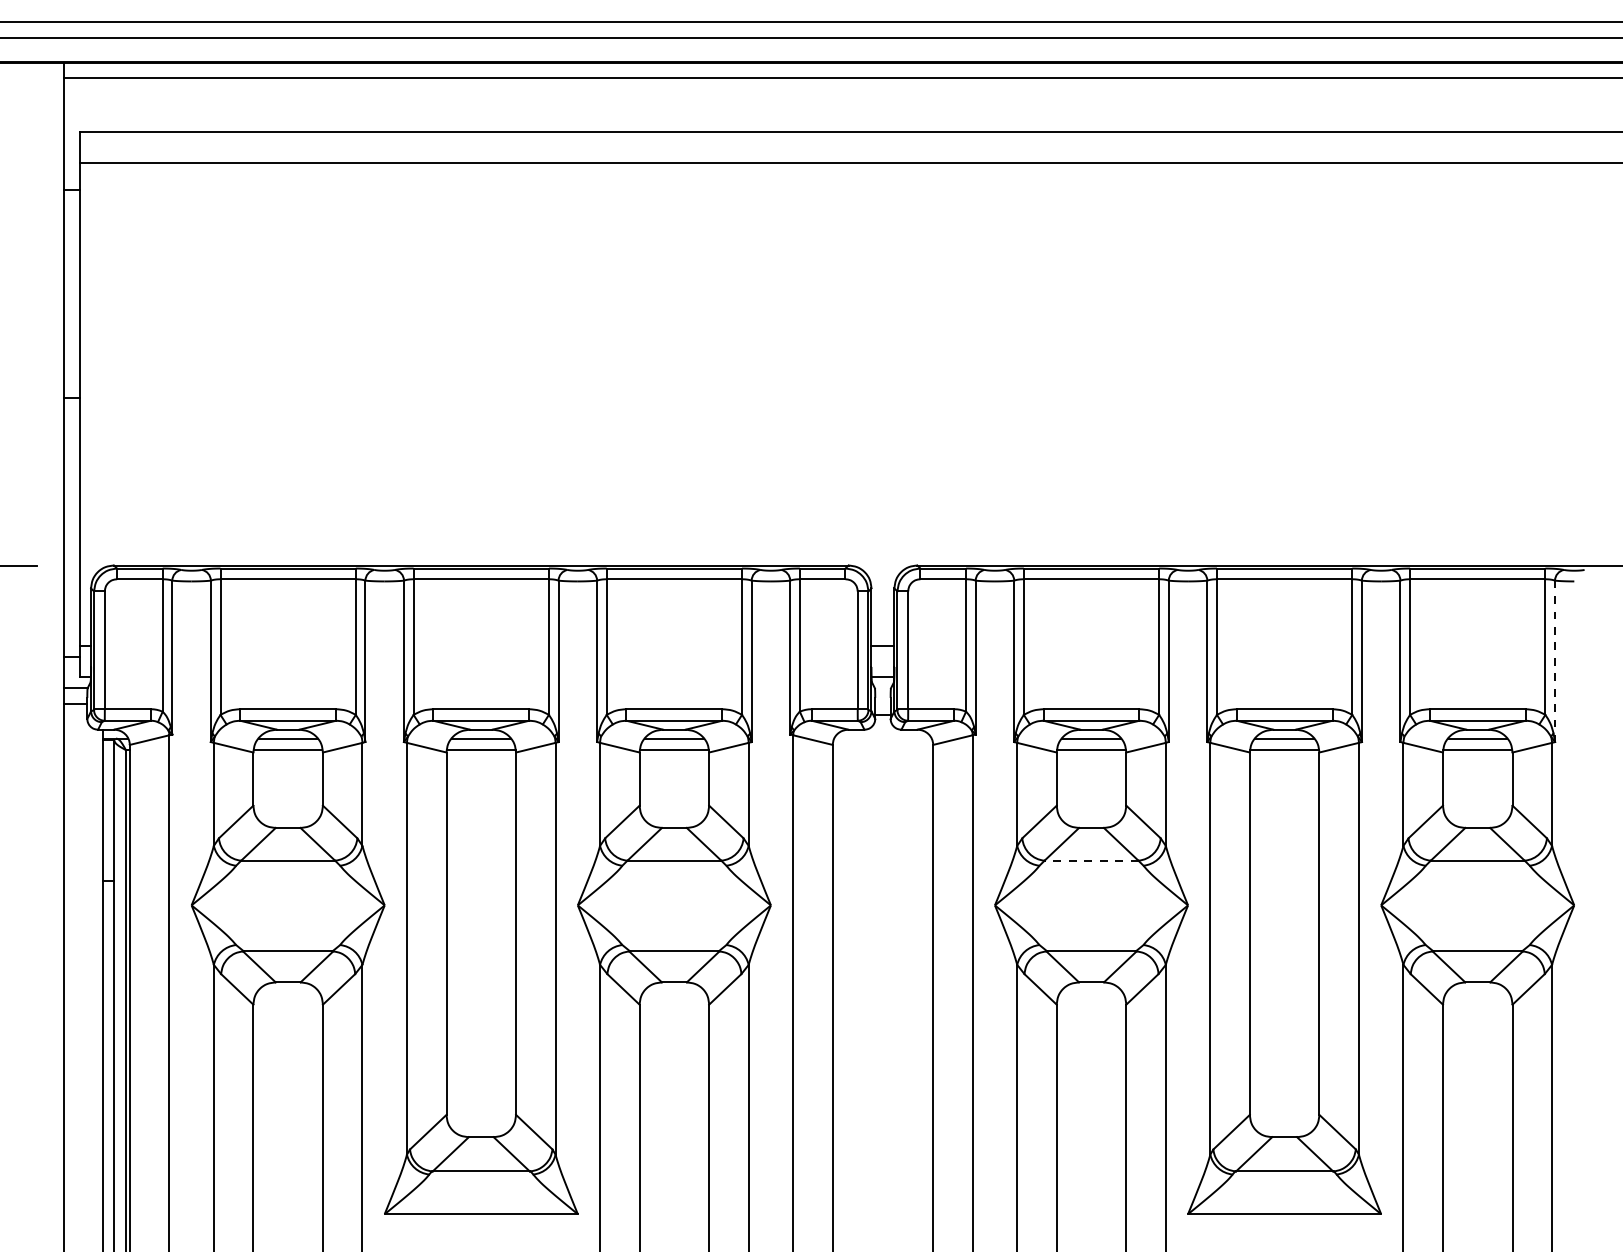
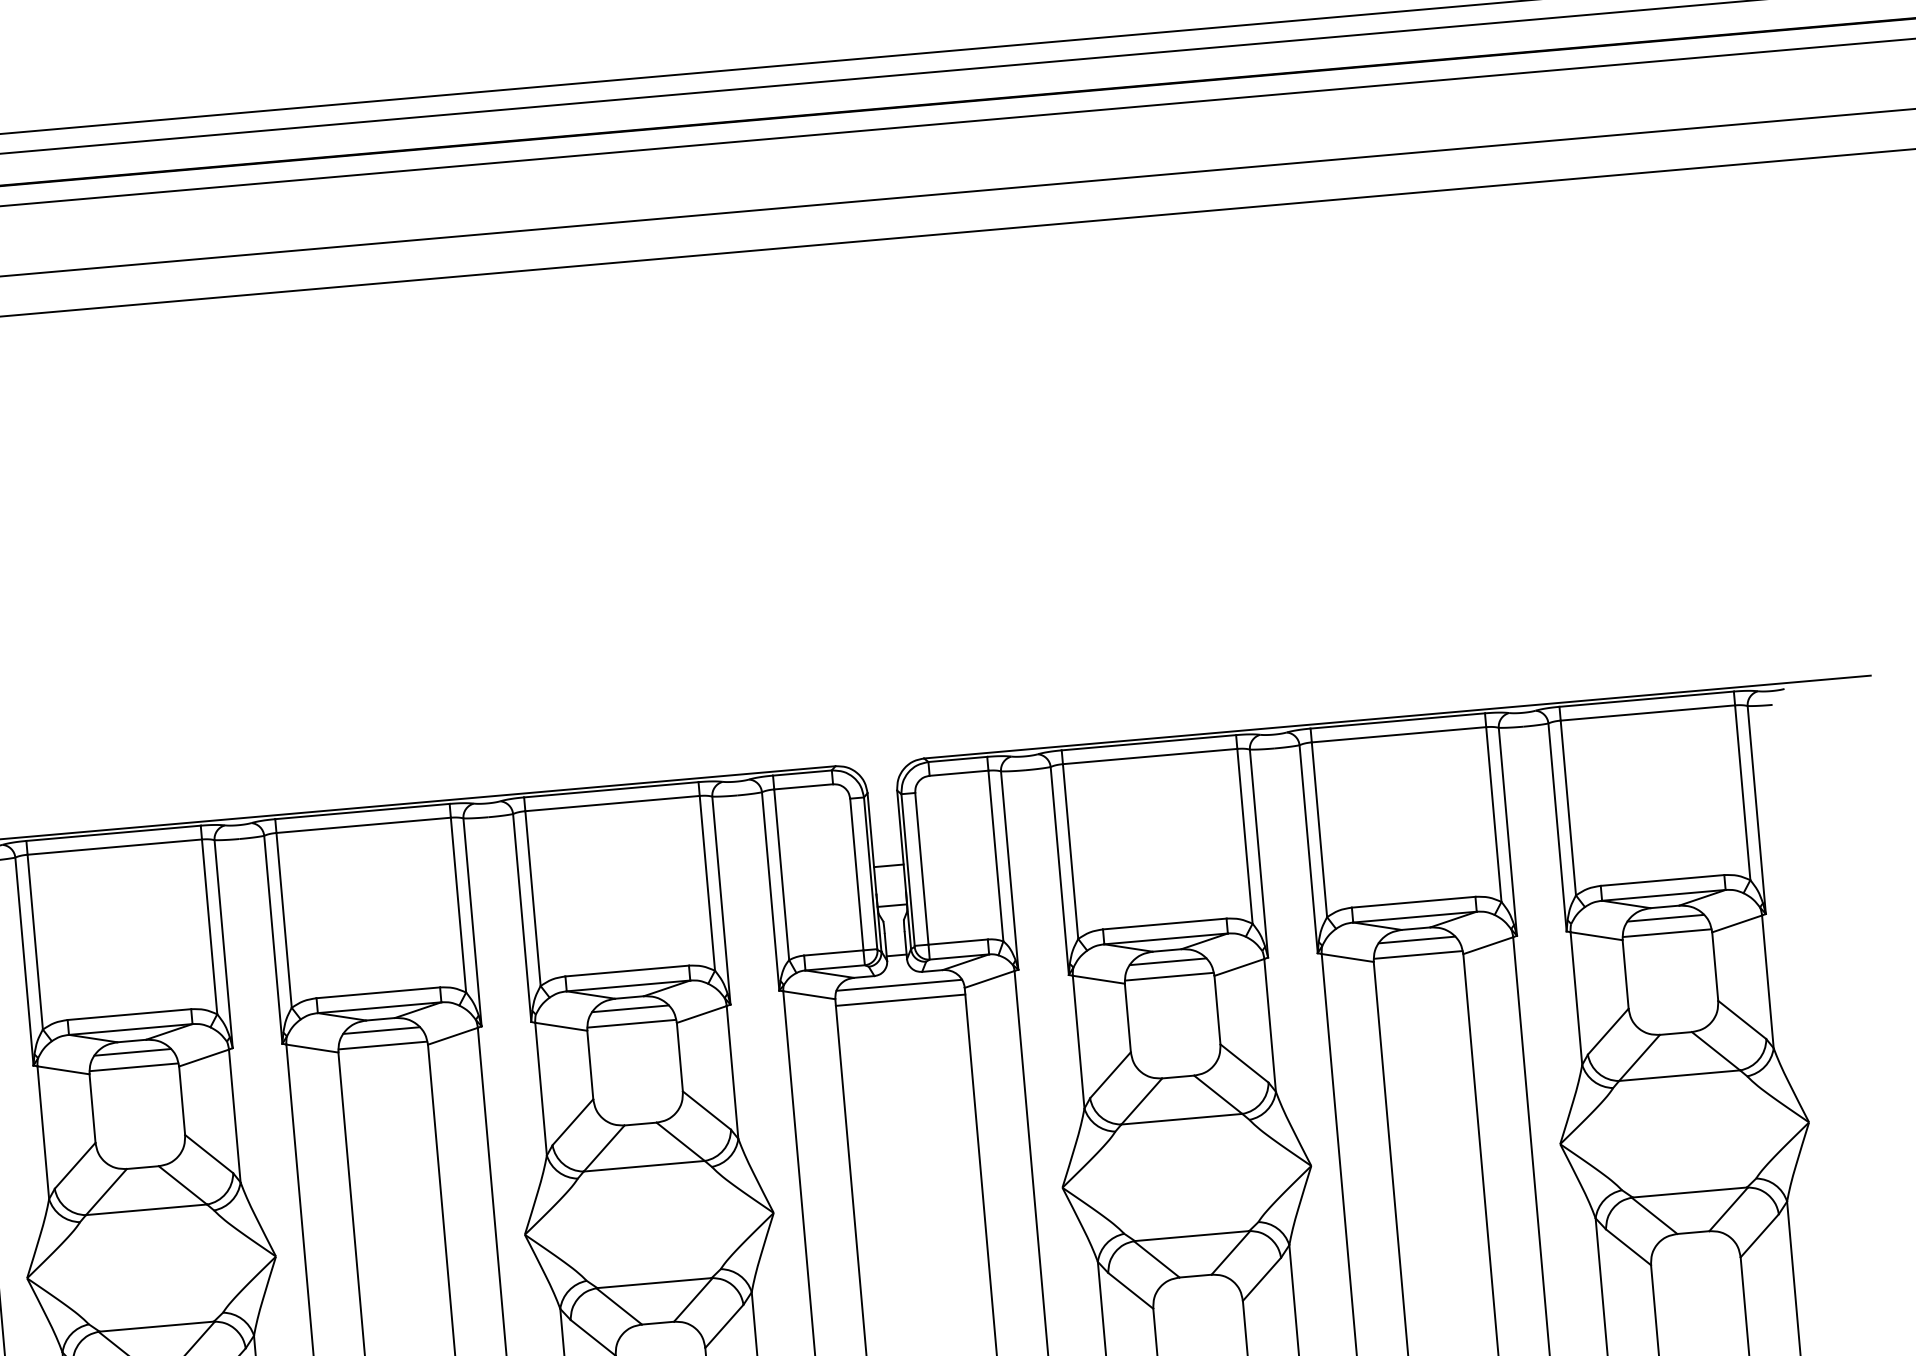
line: (1555, 661) -> (1757, 810), dashed -> solid
line: (882, 738) -> (898, 985), added
line: (882, 750) -> (900, 1000), added
line: (1091, 860) -> (1181, 1118), dashed -> solid

